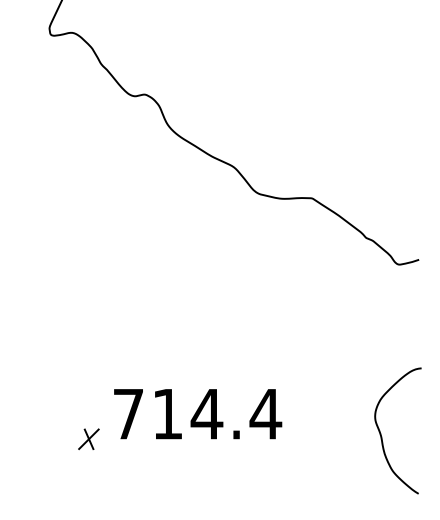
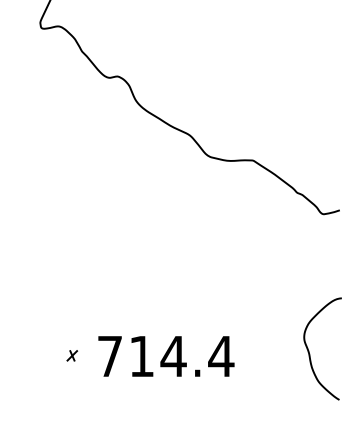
text: (198, 414) -> (166, 356), moved
part: (88, 439) -> (71, 355), size x0.6

